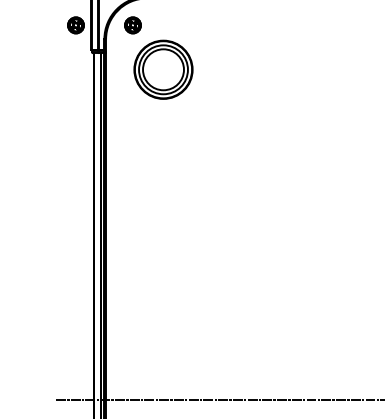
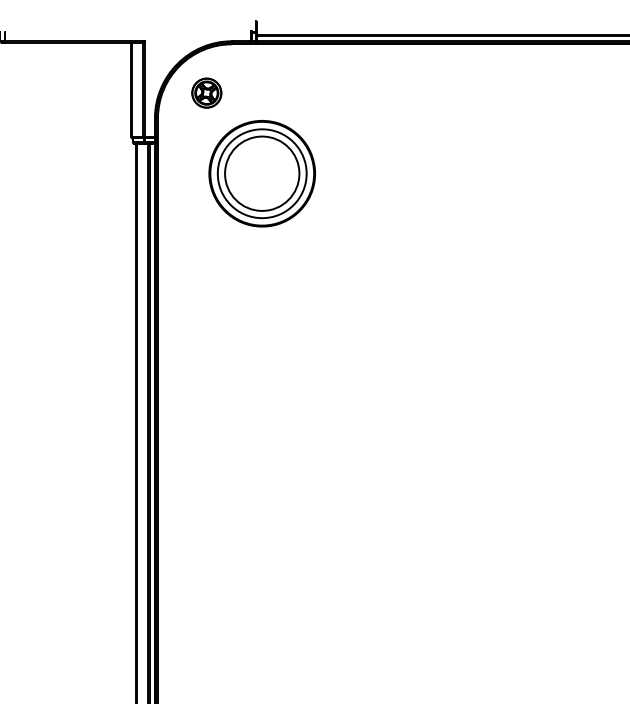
part: (75, 25) -> (102, 93), removed

